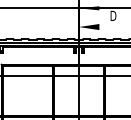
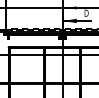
line: (98, 26) -> (76, 20), added

